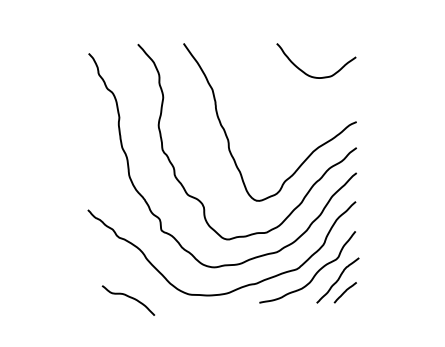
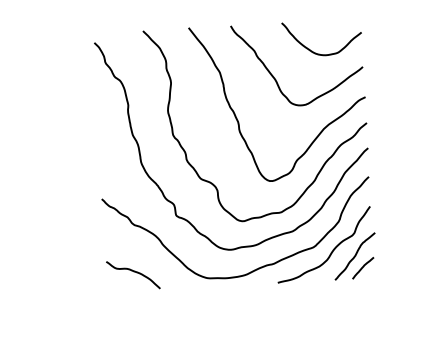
curve: (267, 97) -> (275, 77), added
curve: (130, 298) -> (135, 272), moved

